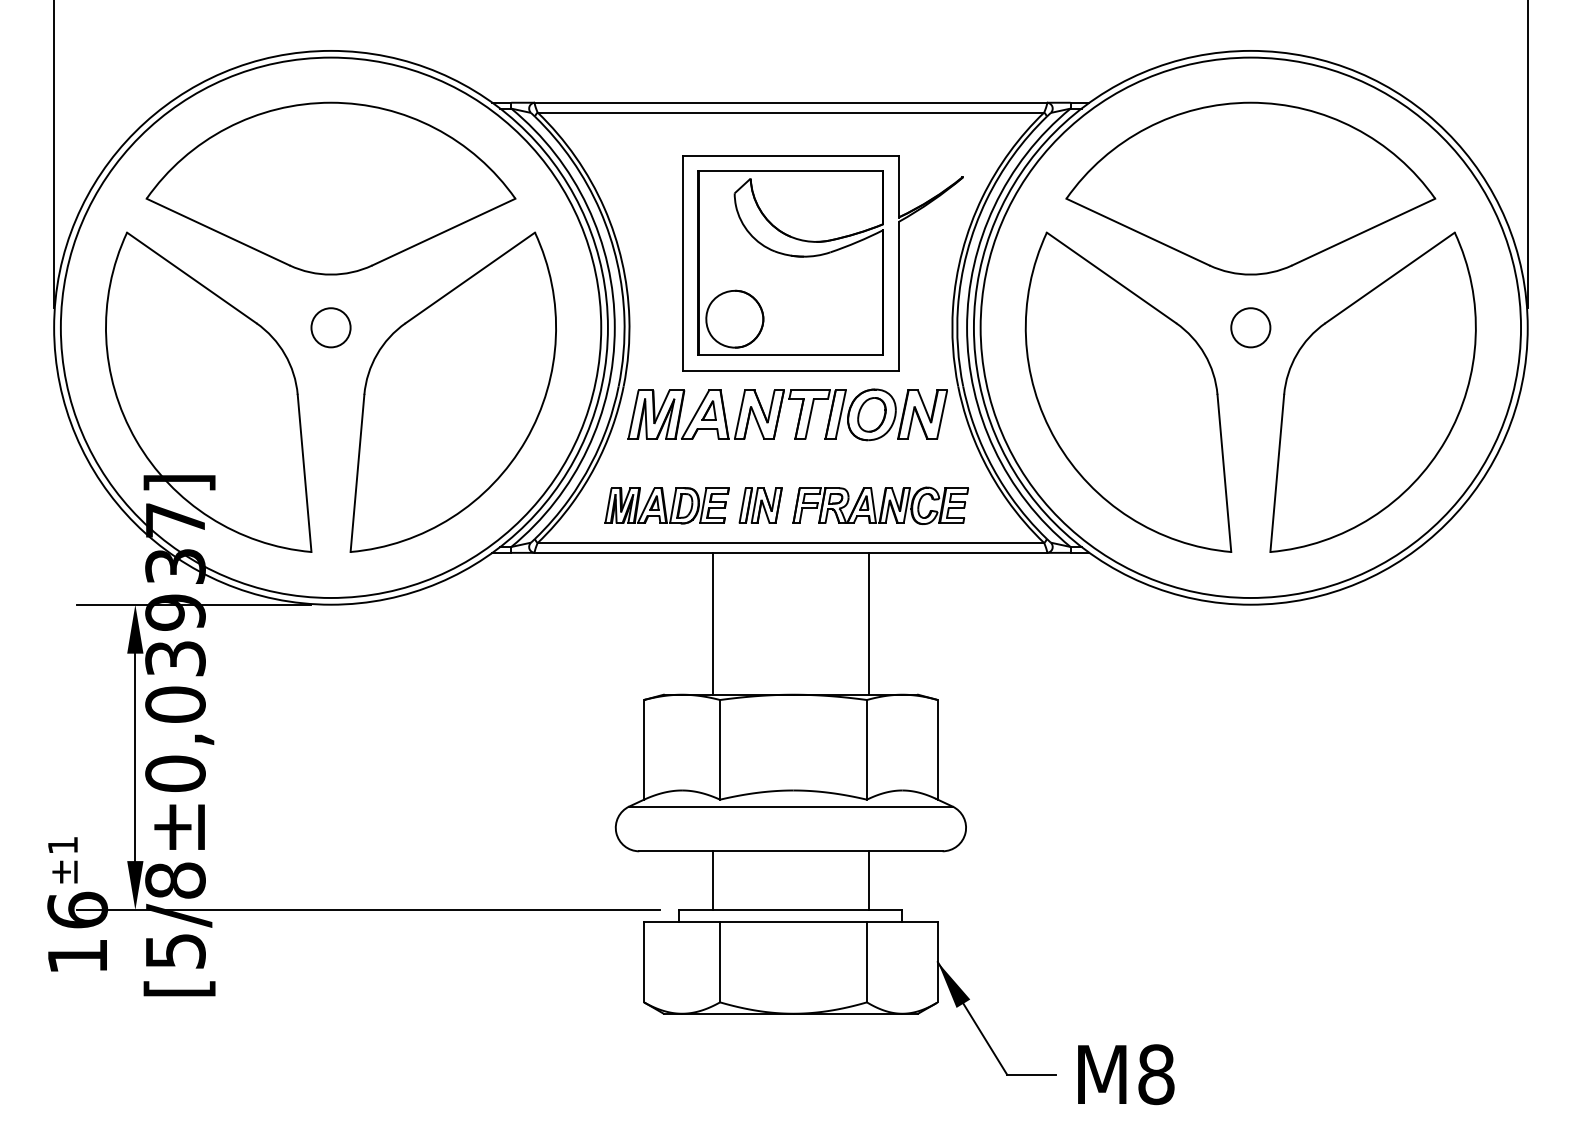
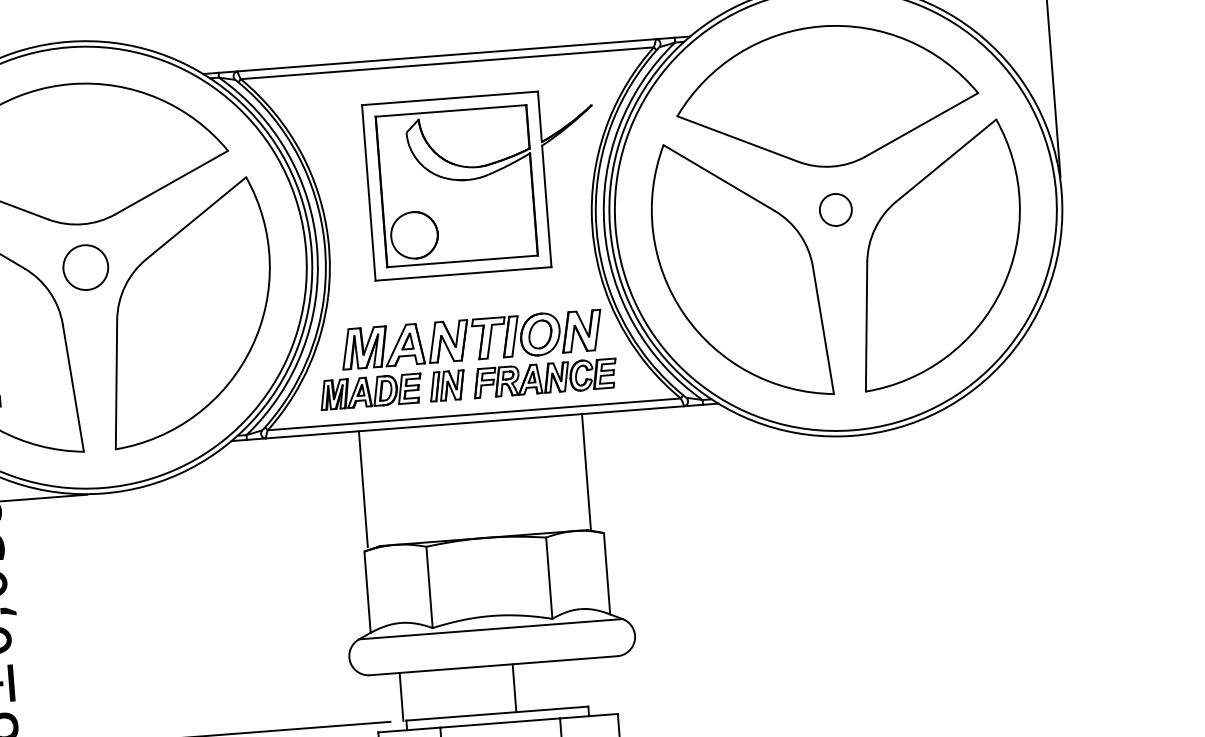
circle: (330, 327) -> (85, 267), size x1.4
part: (780, 413) -> (465, 339), moved
line: (712, 623) -> (363, 488), moved
line: (869, 623) -> (586, 471), moved
line: (712, 880) -> (401, 696), moved
line: (869, 880) -> (514, 688), moved

